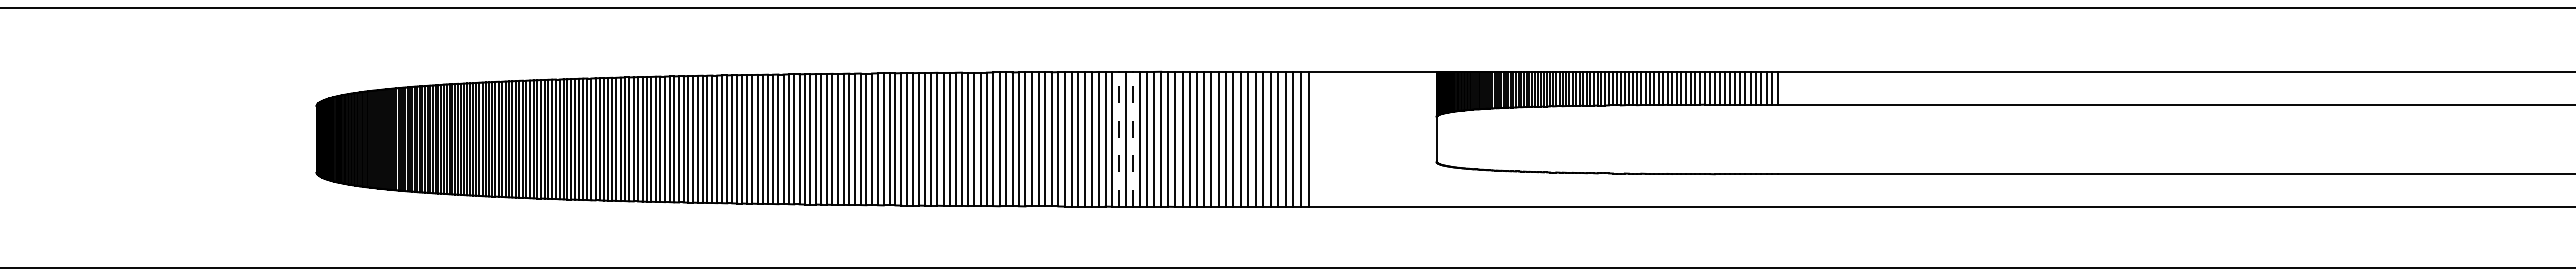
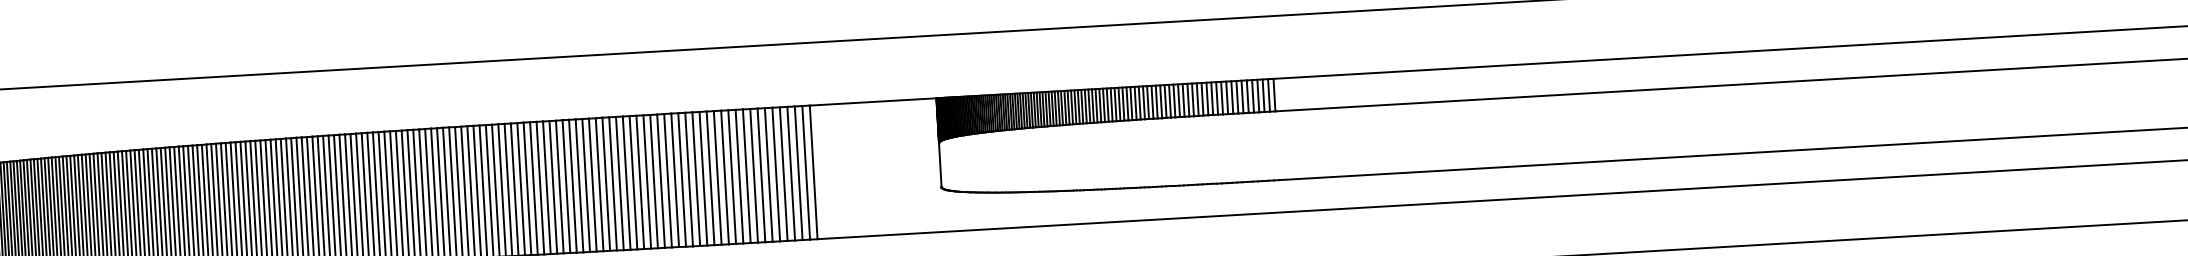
line: (1119, 138) -> (626, 182), dashed -> solid
line: (1133, 138) -> (640, 181), dashed -> solid

